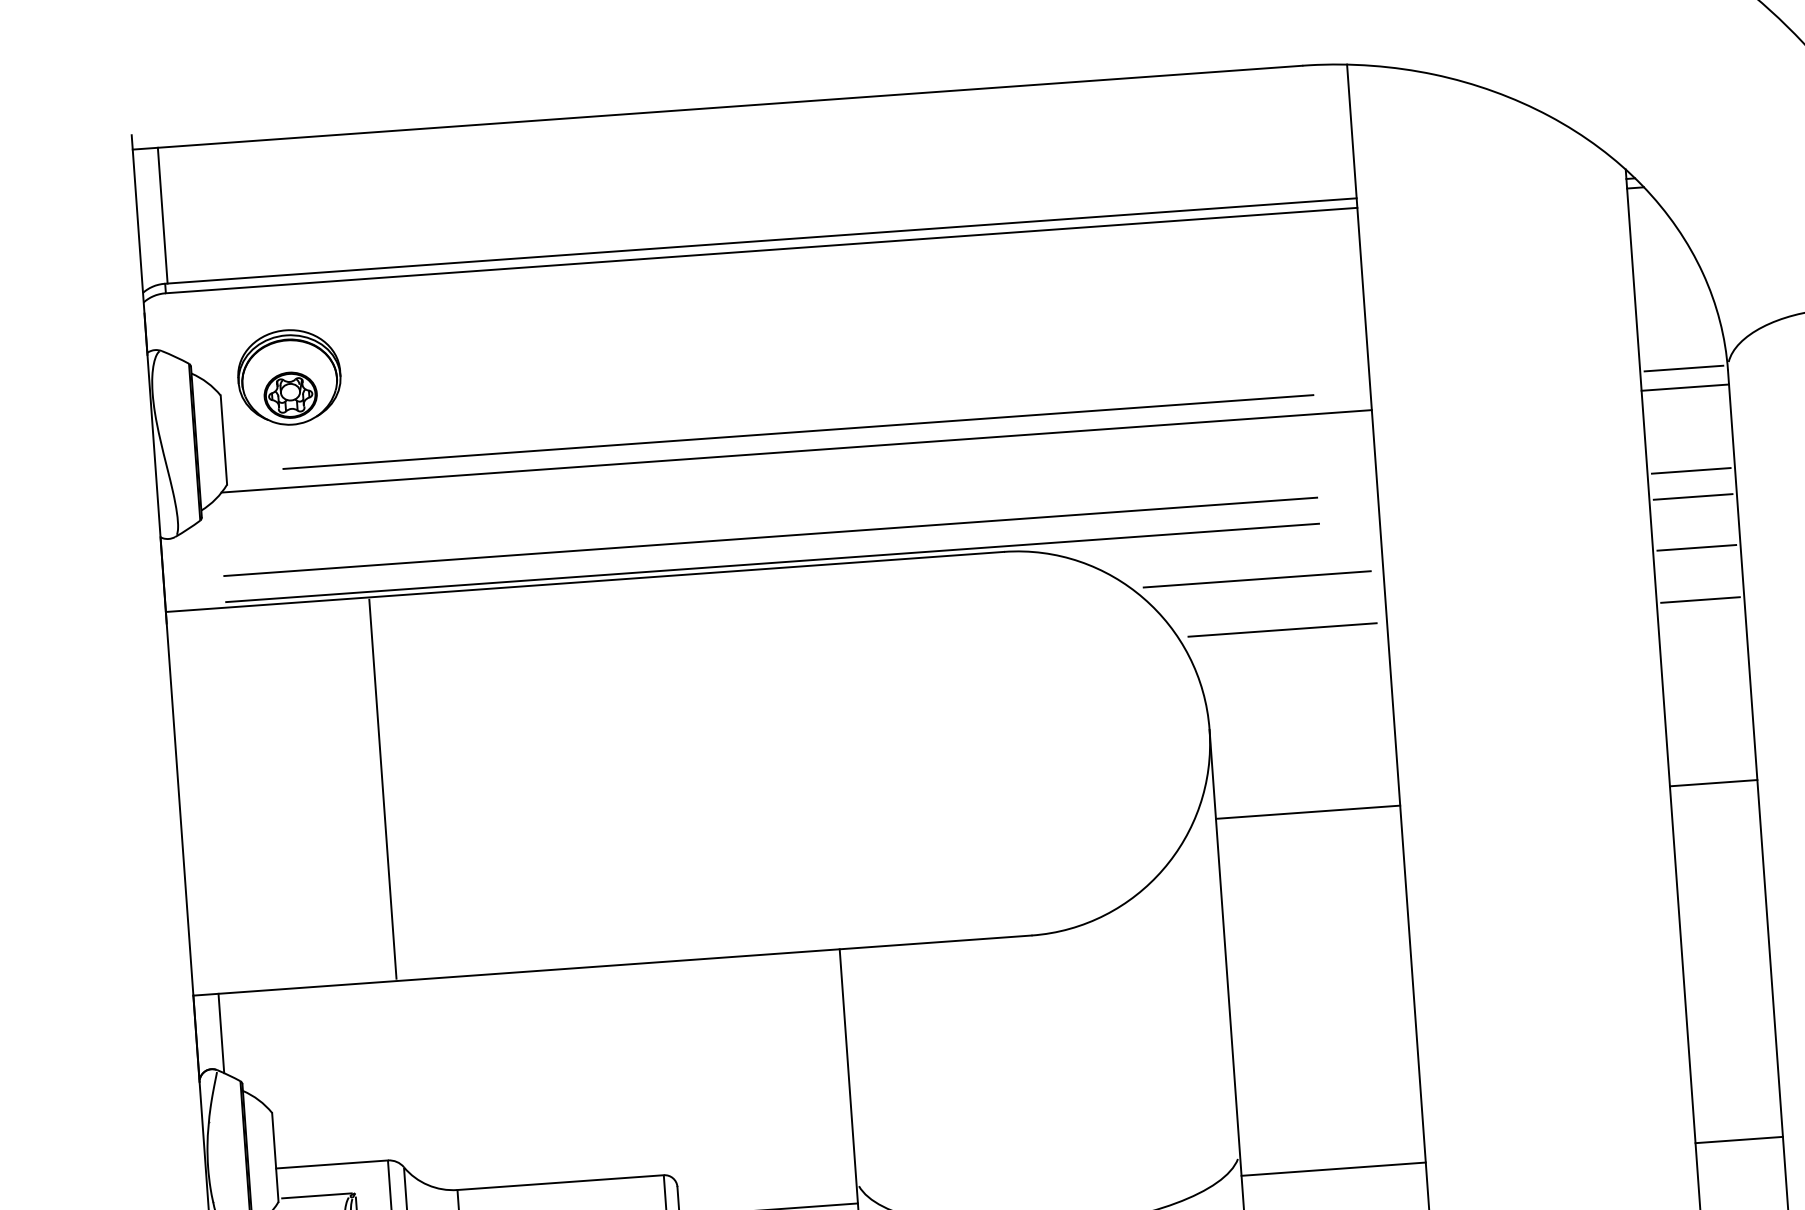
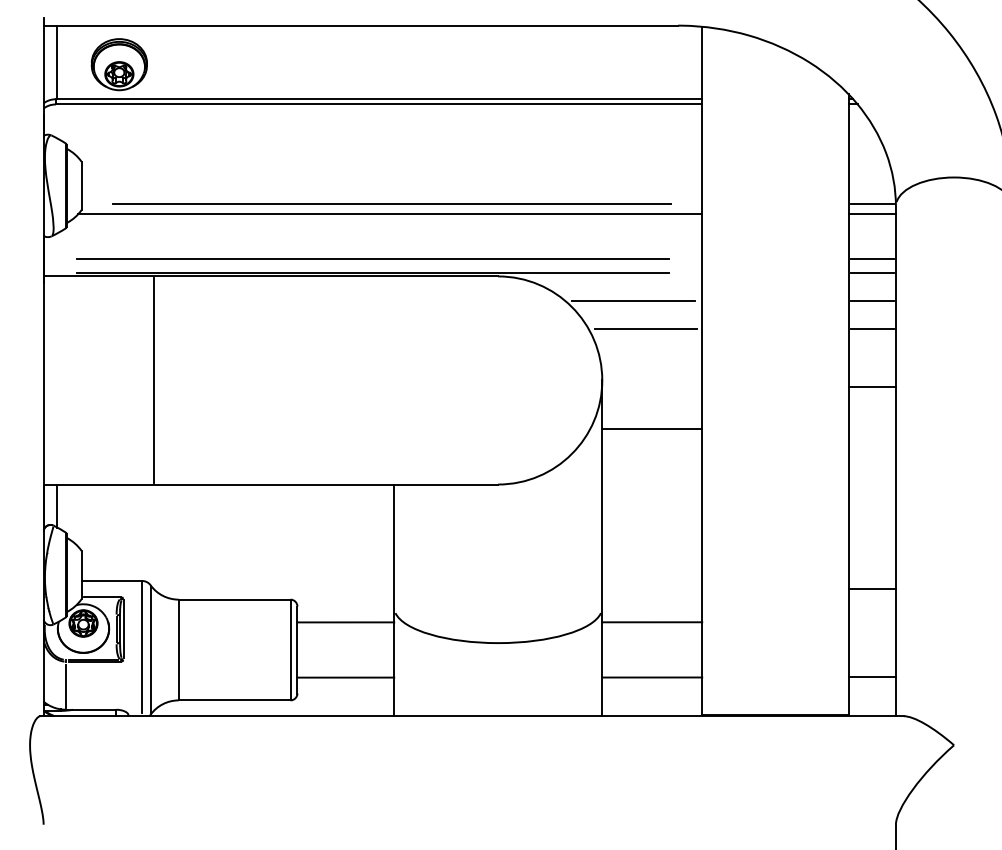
part: (287, 377) -> (118, 64), moved
line: (1712, 782) -> (871, 386), moved
line: (1737, 1140) -> (871, 589), moved

